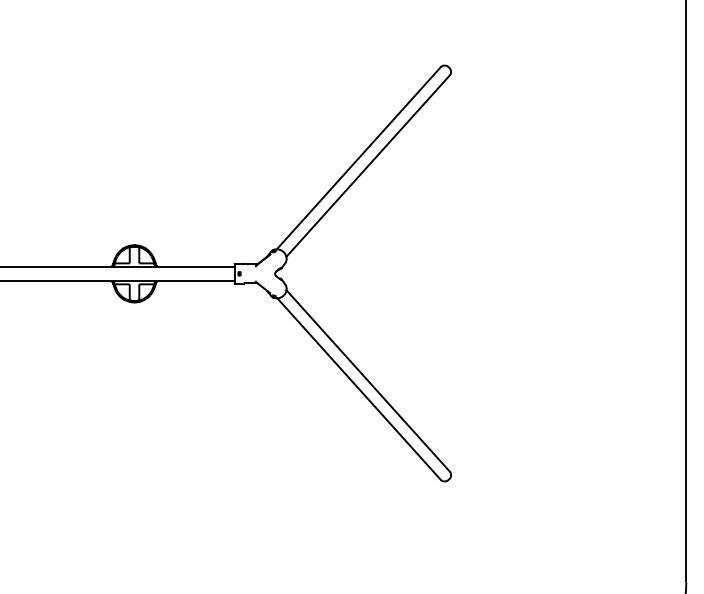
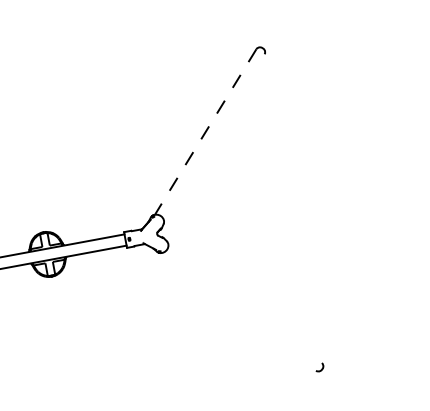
line: (358, 158) -> (205, 132), solid -> dashed
line: (367, 165) -> (213, 136), removed
line: (367, 380) -> (244, 303), removed
line: (358, 388) -> (238, 311), removed

